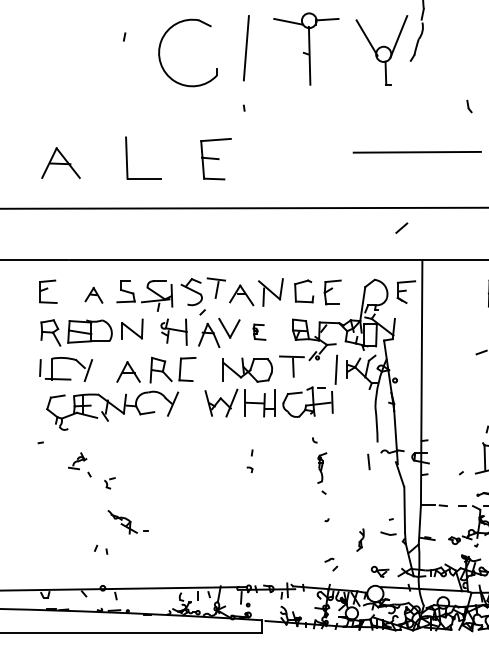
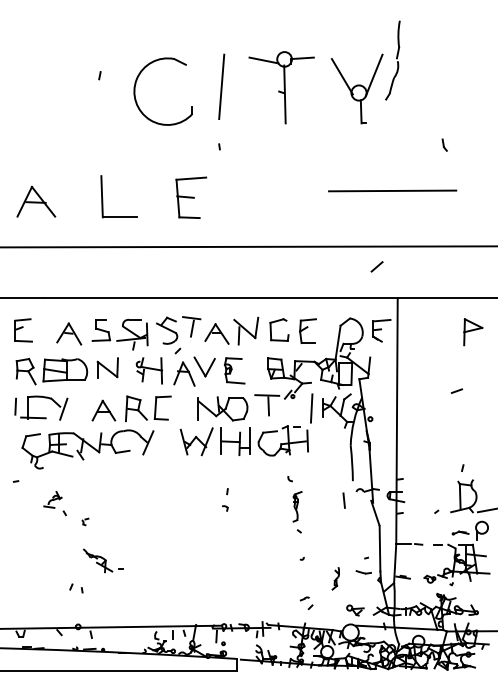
part: (94, 294) -> (69, 333), size x1.43
part: (259, 331) -> (234, 370), size x1.67
part: (110, 482) -> (85, 521), size x0.62

